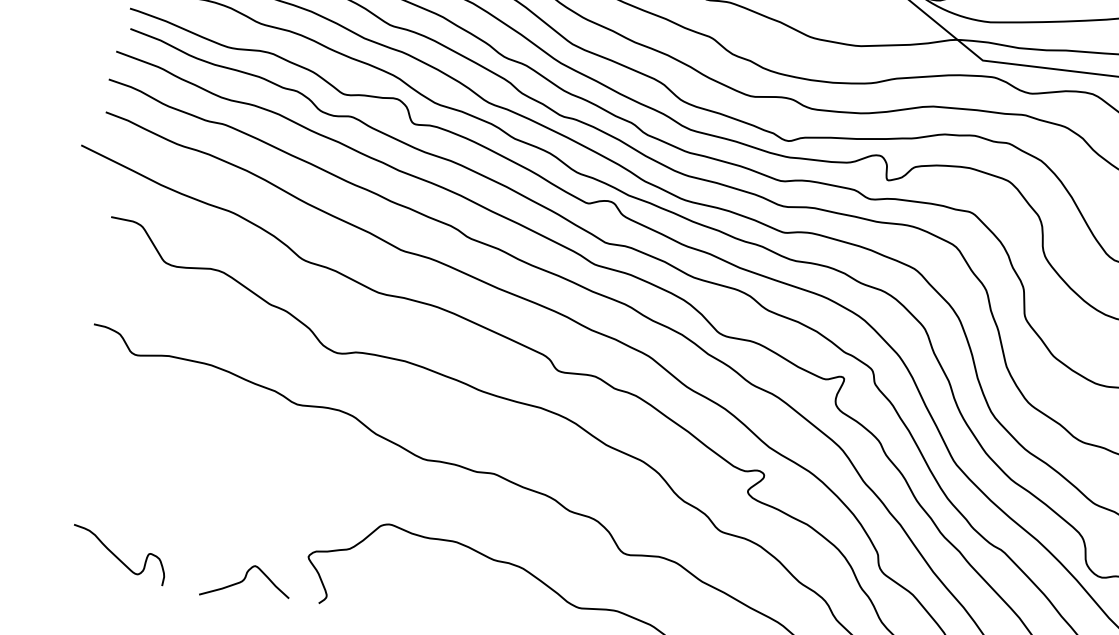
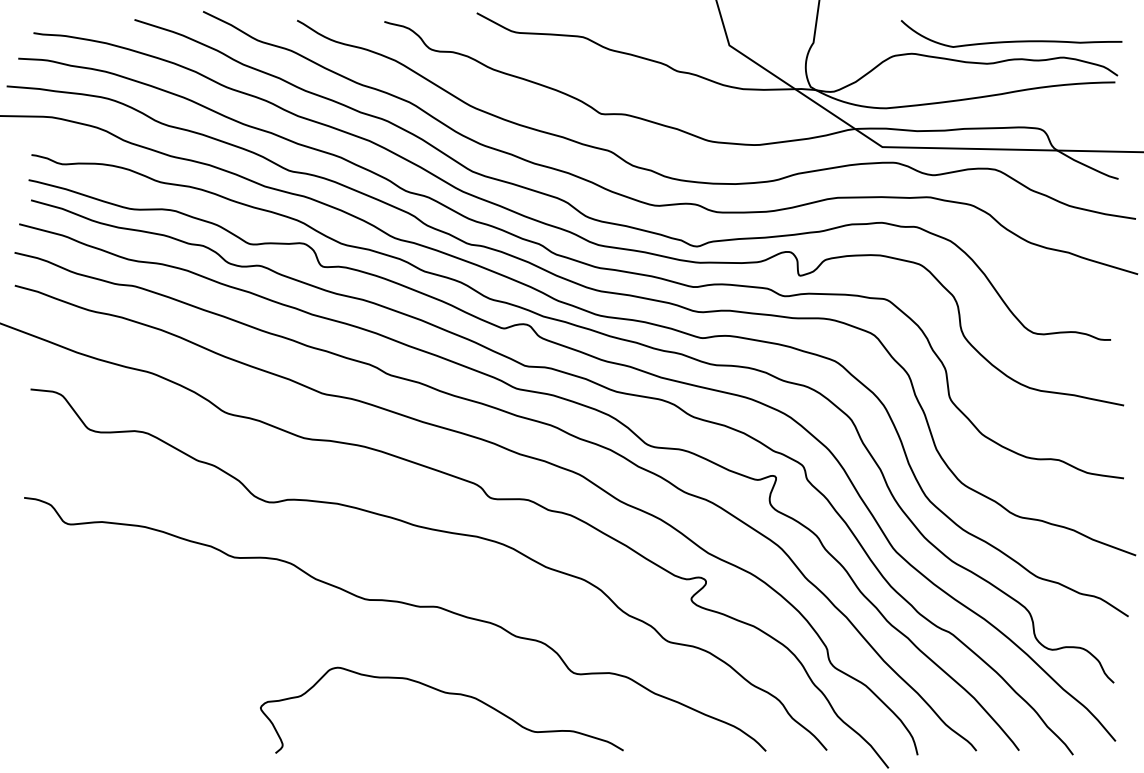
curve: (116, 555) -> (69, 725), removed
curve: (244, 580) -> (199, 737), removed

